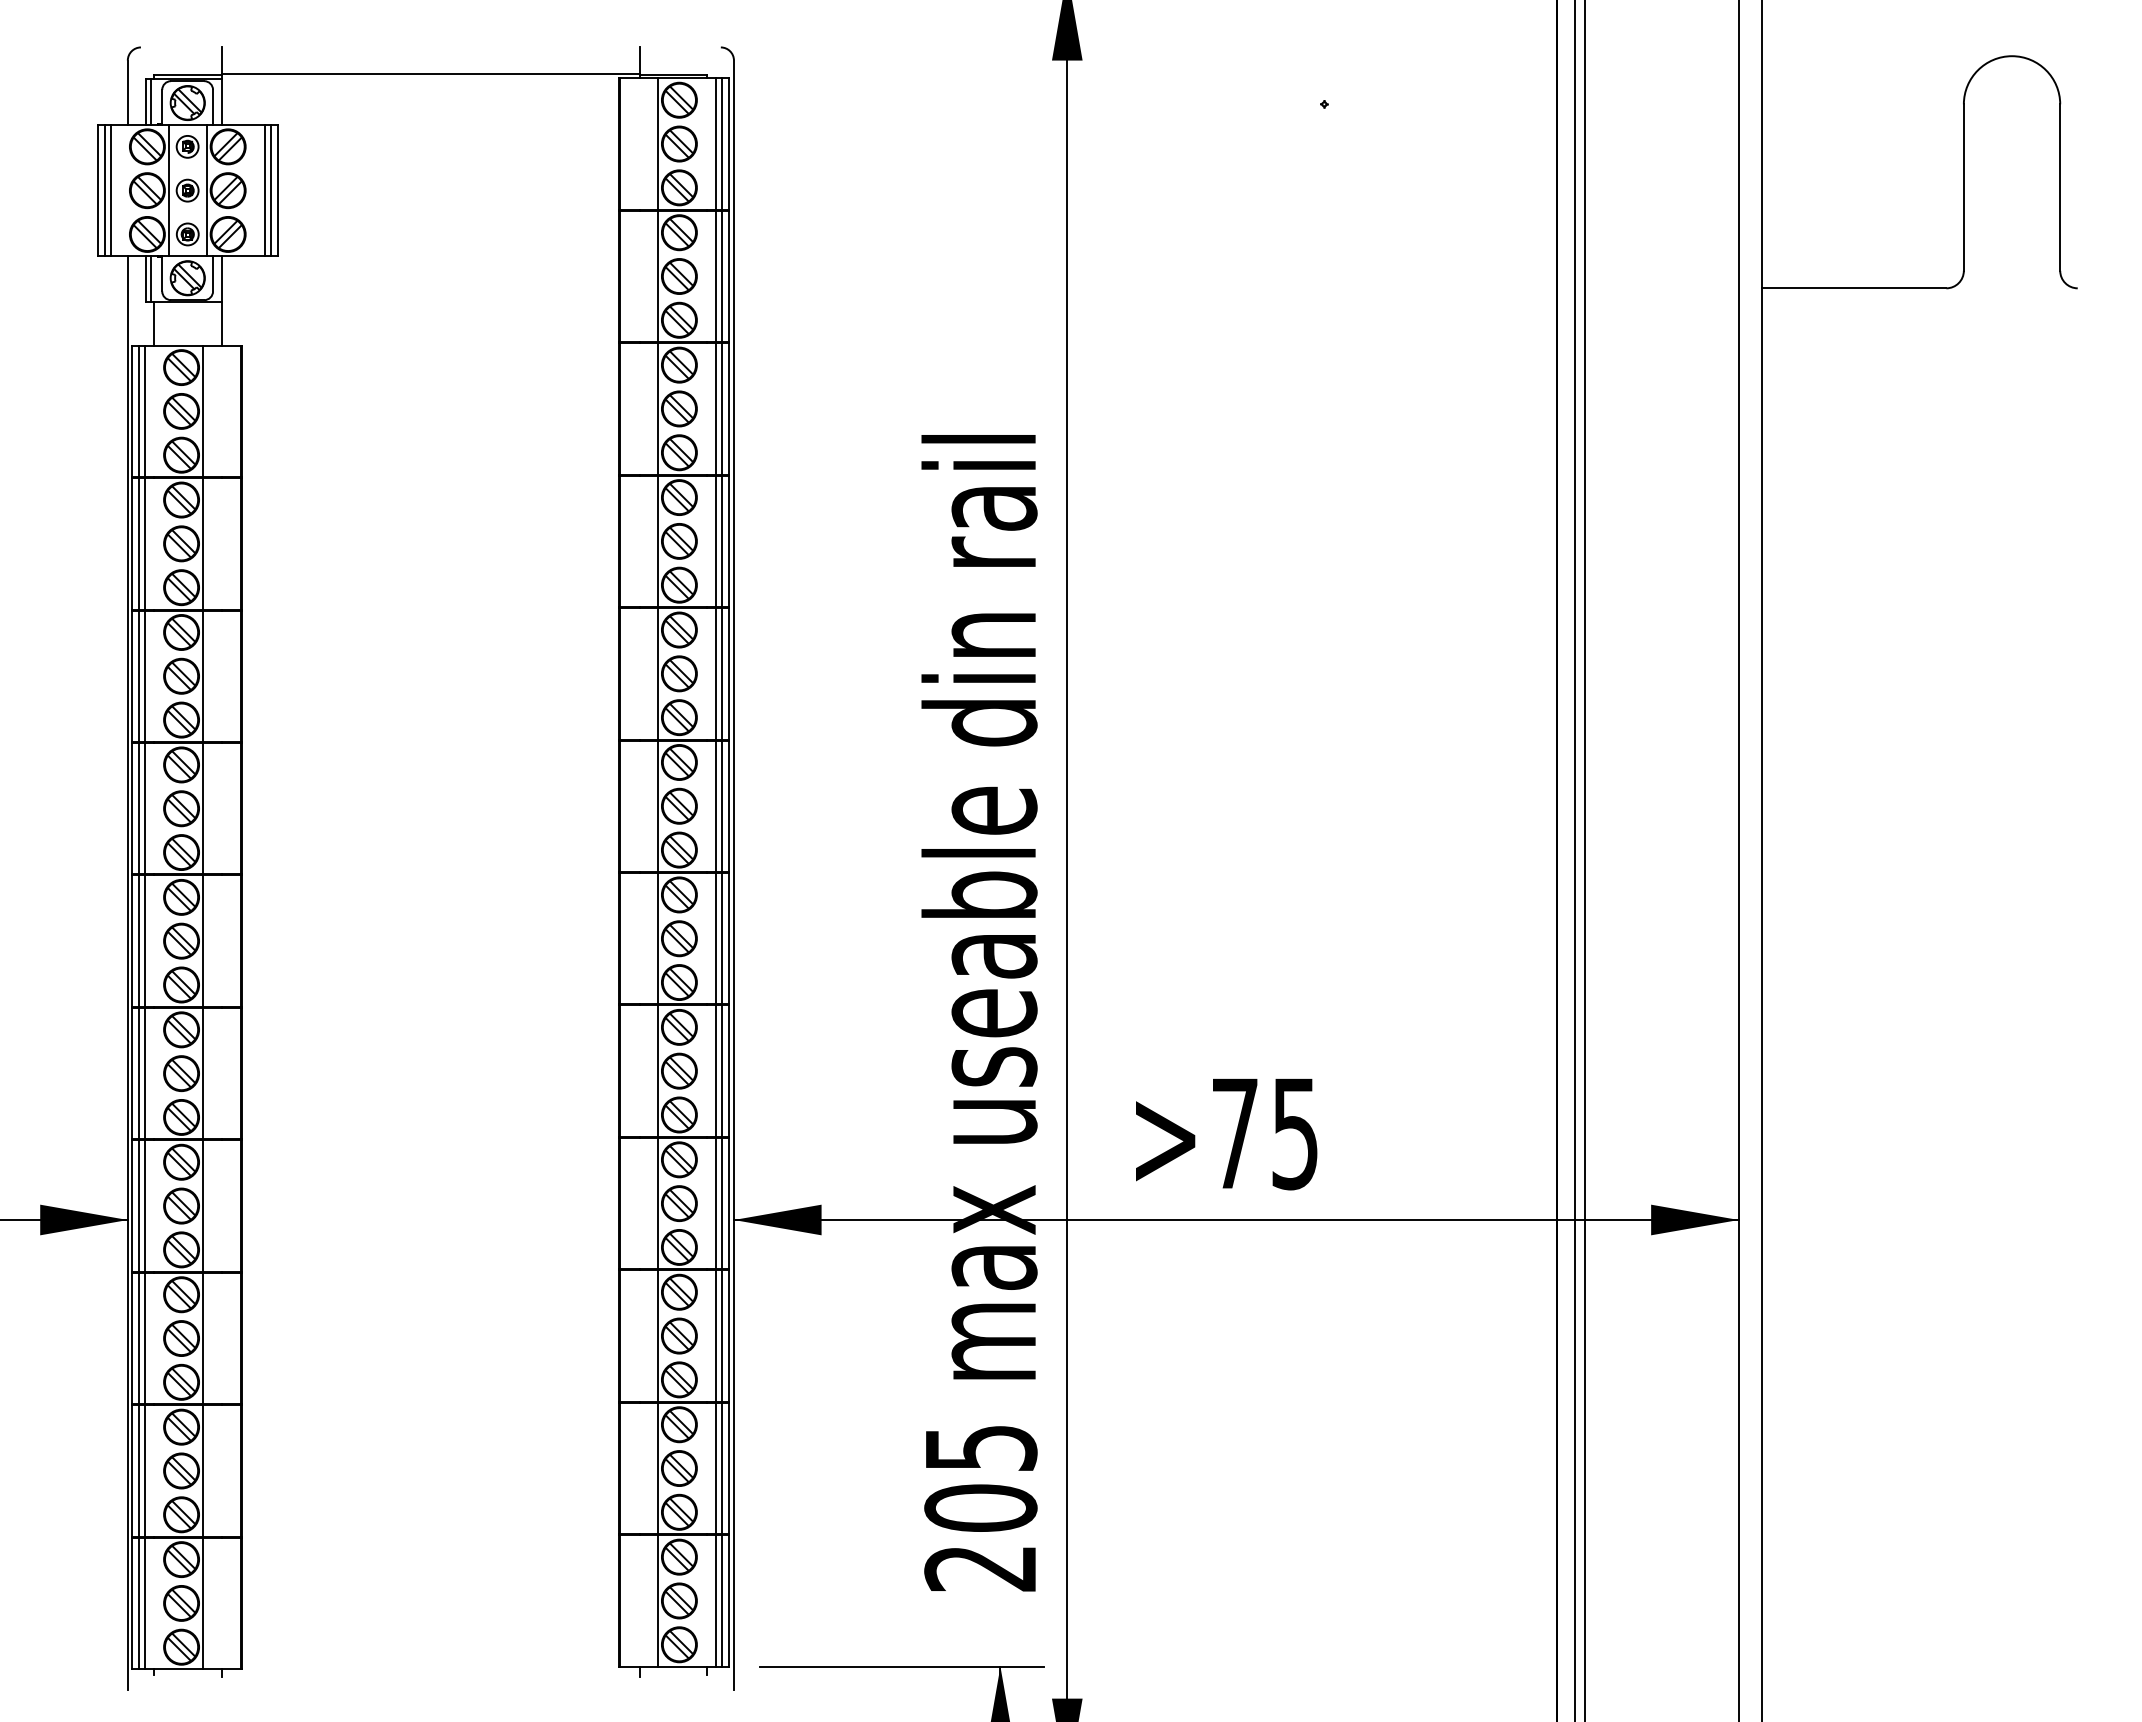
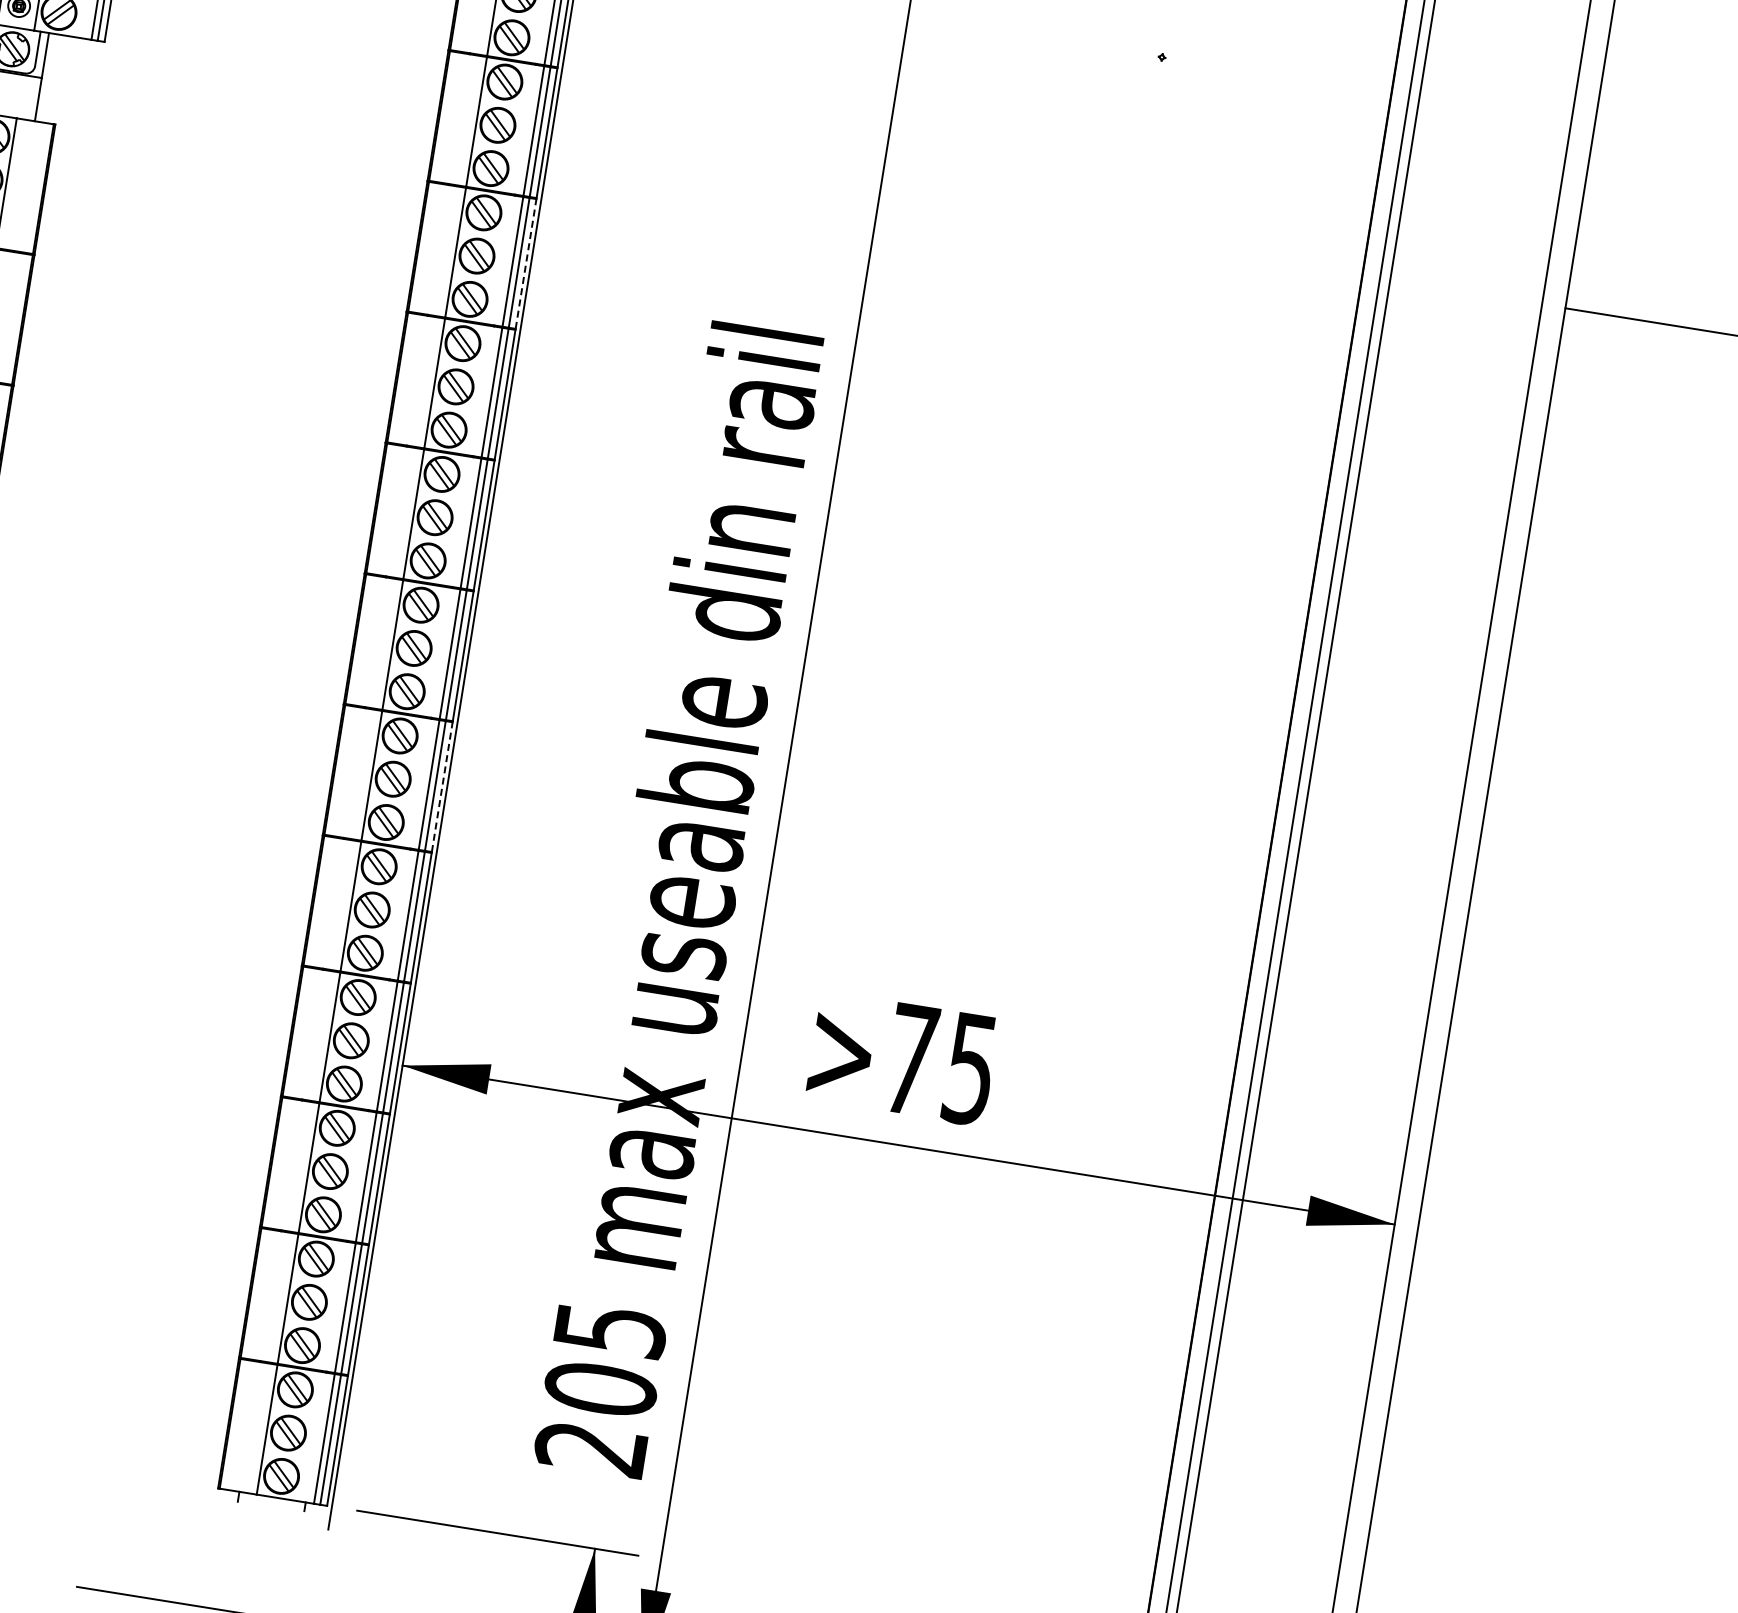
line: (729, 408) -> (526, 263), solid -> dashed
line: (729, 938) -> (442, 786), solid -> dashed

